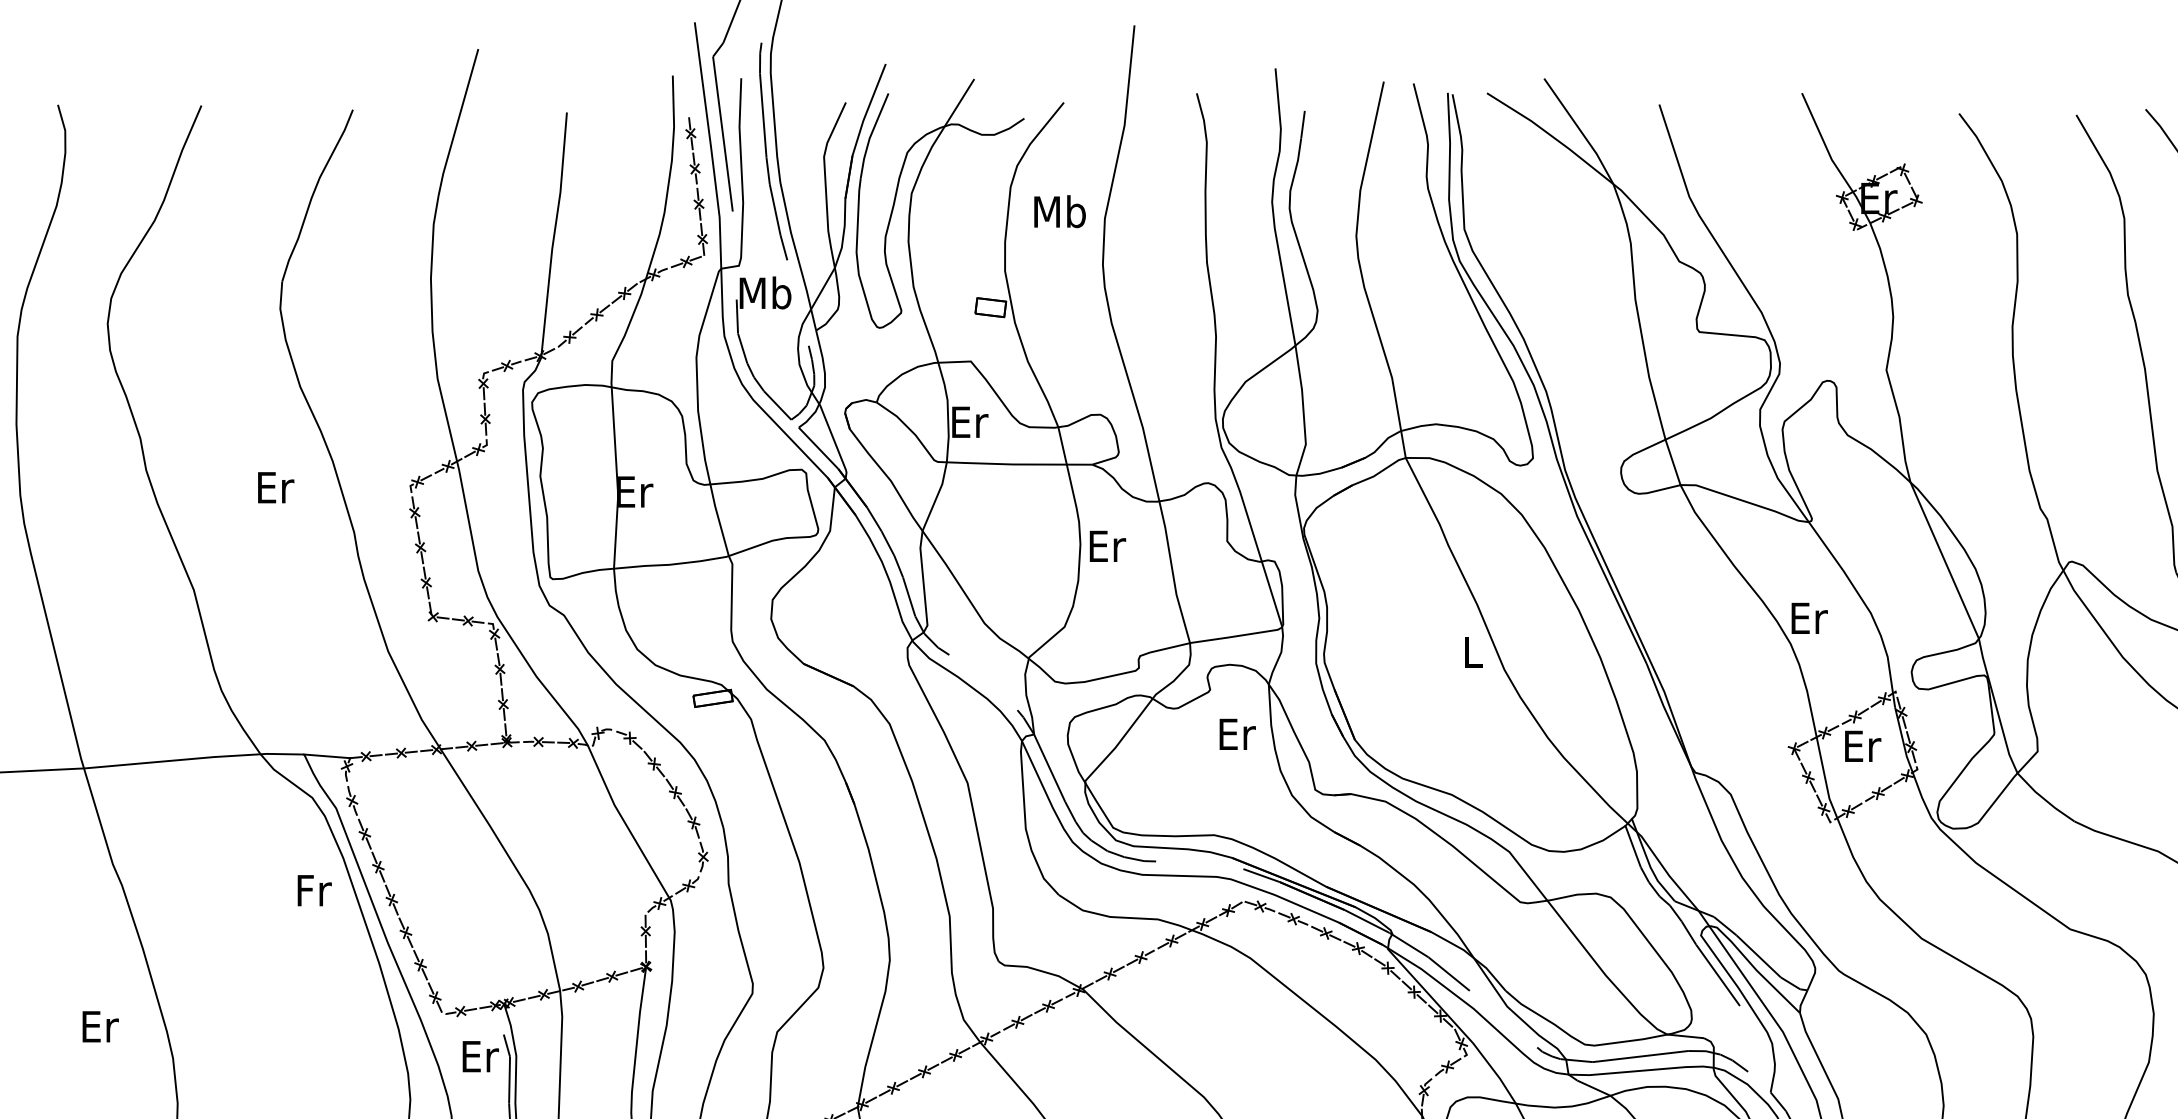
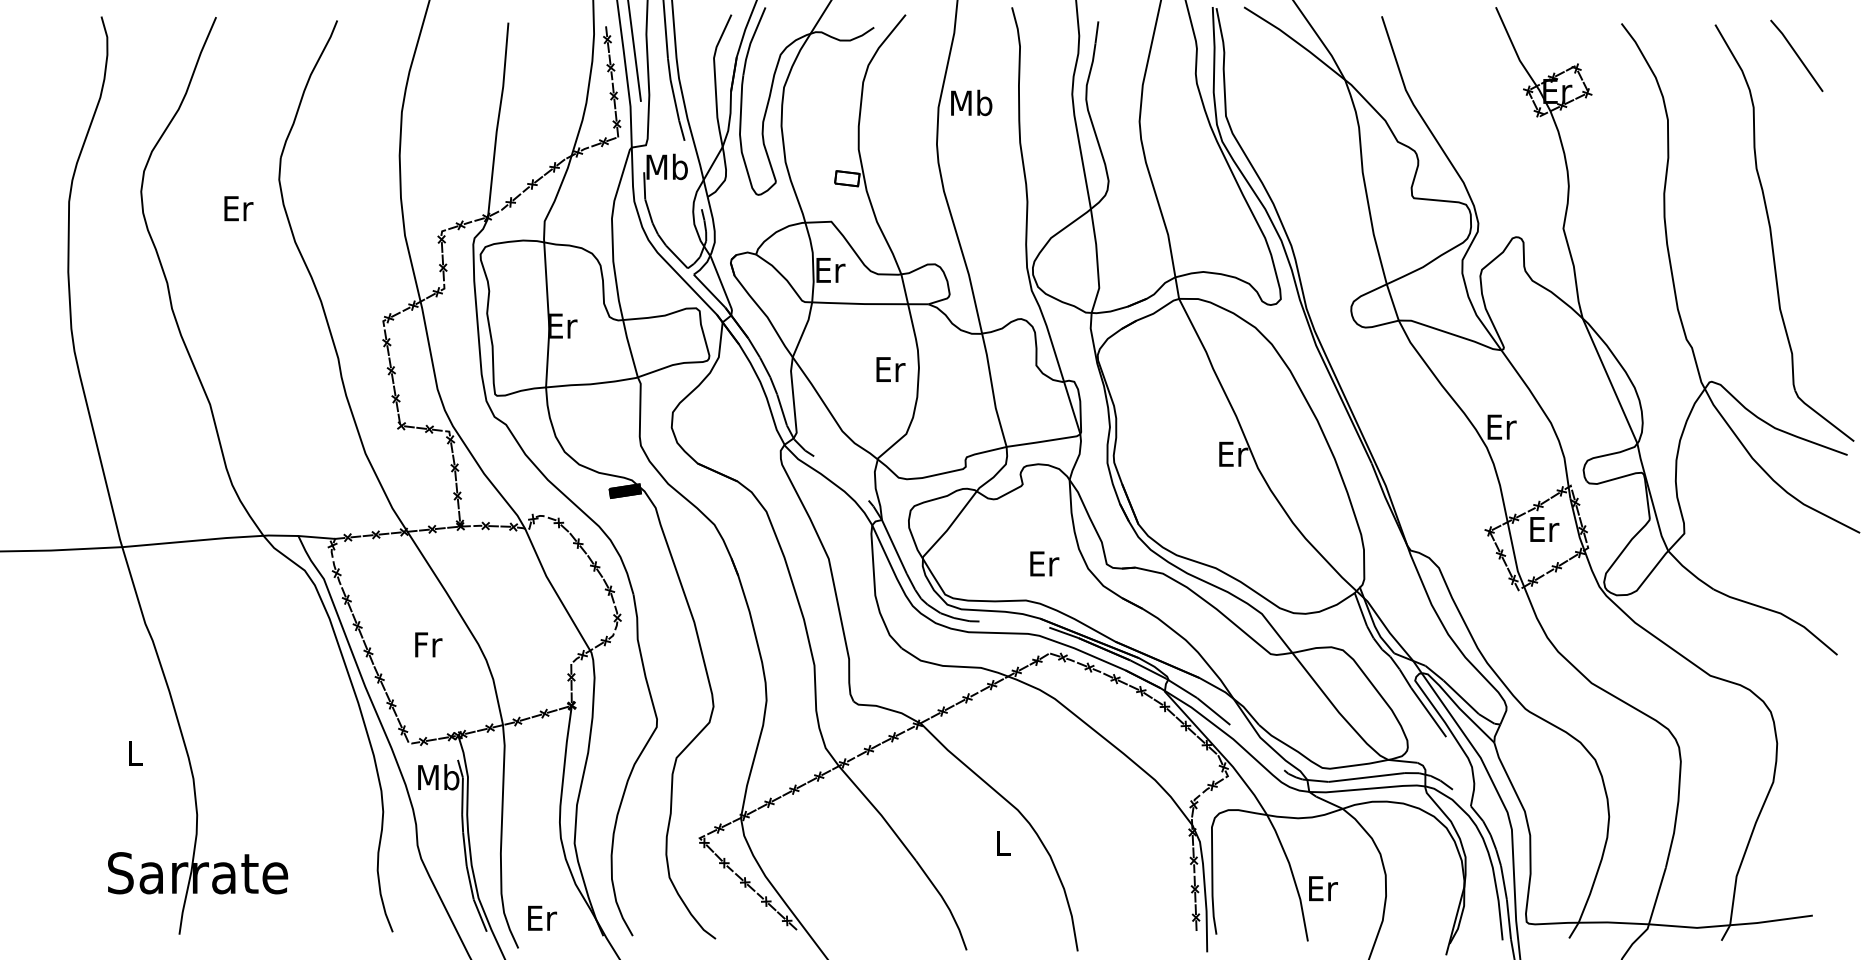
text: (1059, 211) -> (971, 102), moved
text: (275, 487) -> (238, 208), moved
text: (1107, 546) -> (890, 369), moved
text: (1473, 651) -> (1233, 453), L -> Er
fill: (712, 698) -> (624, 491), added
text: (1237, 733) -> (1044, 563), moved
text: (314, 890) -> (428, 644), moved
text: (100, 1026) -> (135, 753), Er -> L
text: (479, 1056) -> (438, 777), Er -> Mb

